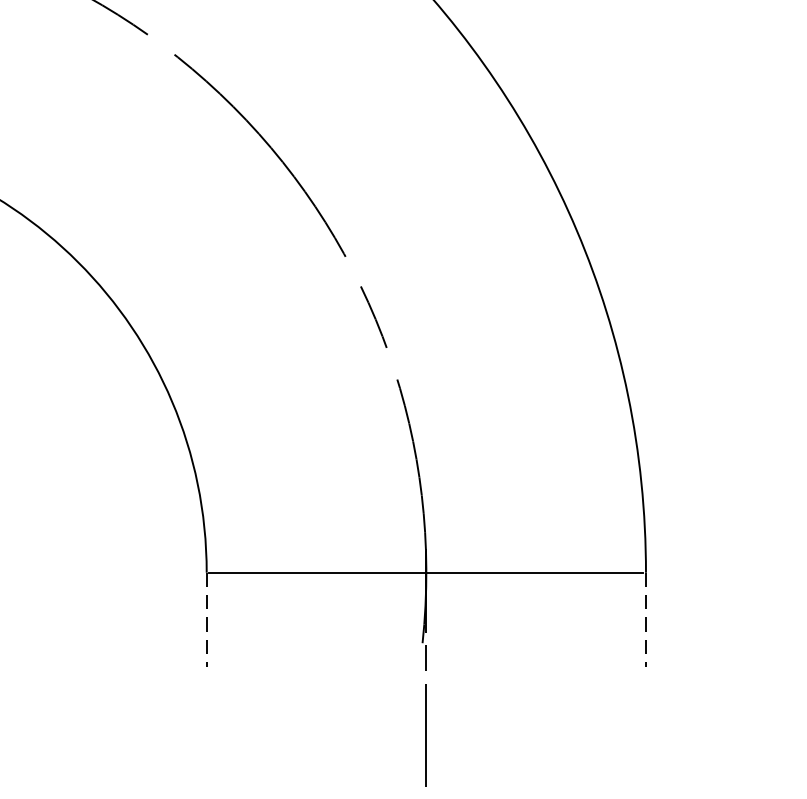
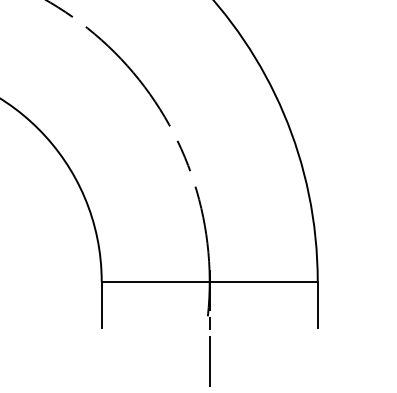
line: (206, 621) -> (101, 305), dashed -> solid
line: (645, 621) -> (317, 305), dashed -> solid

